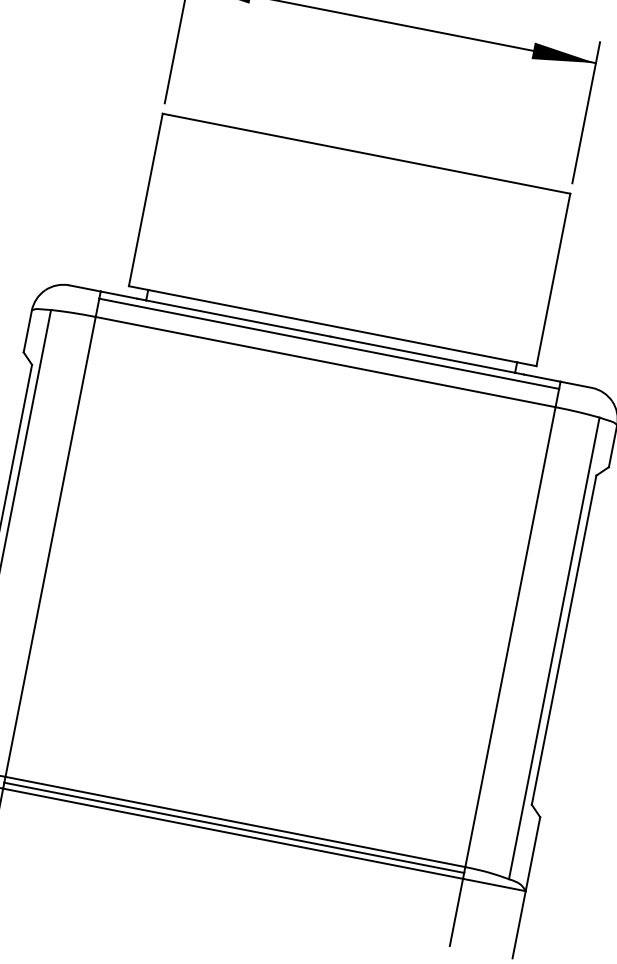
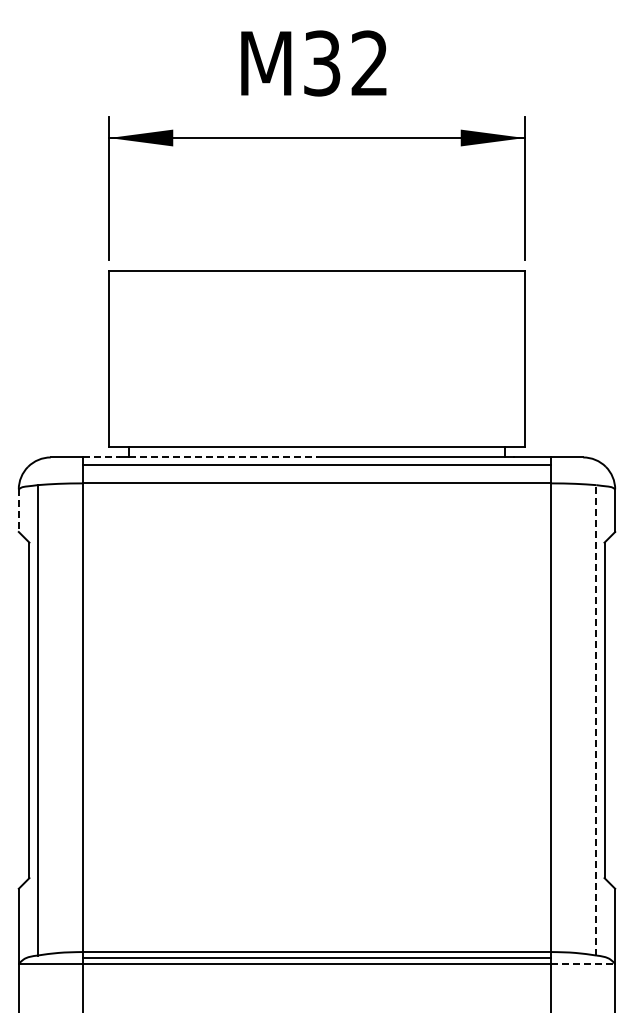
line: (119, 295) -> (101, 457), solid -> dashed
line: (238, 318) -> (223, 457), solid -> dashed
line: (27, 332) -> (18, 511), solid -> dashed
line: (554, 647) -> (596, 719), solid -> dashed
line: (494, 885) -> (583, 964), solid -> dashed

